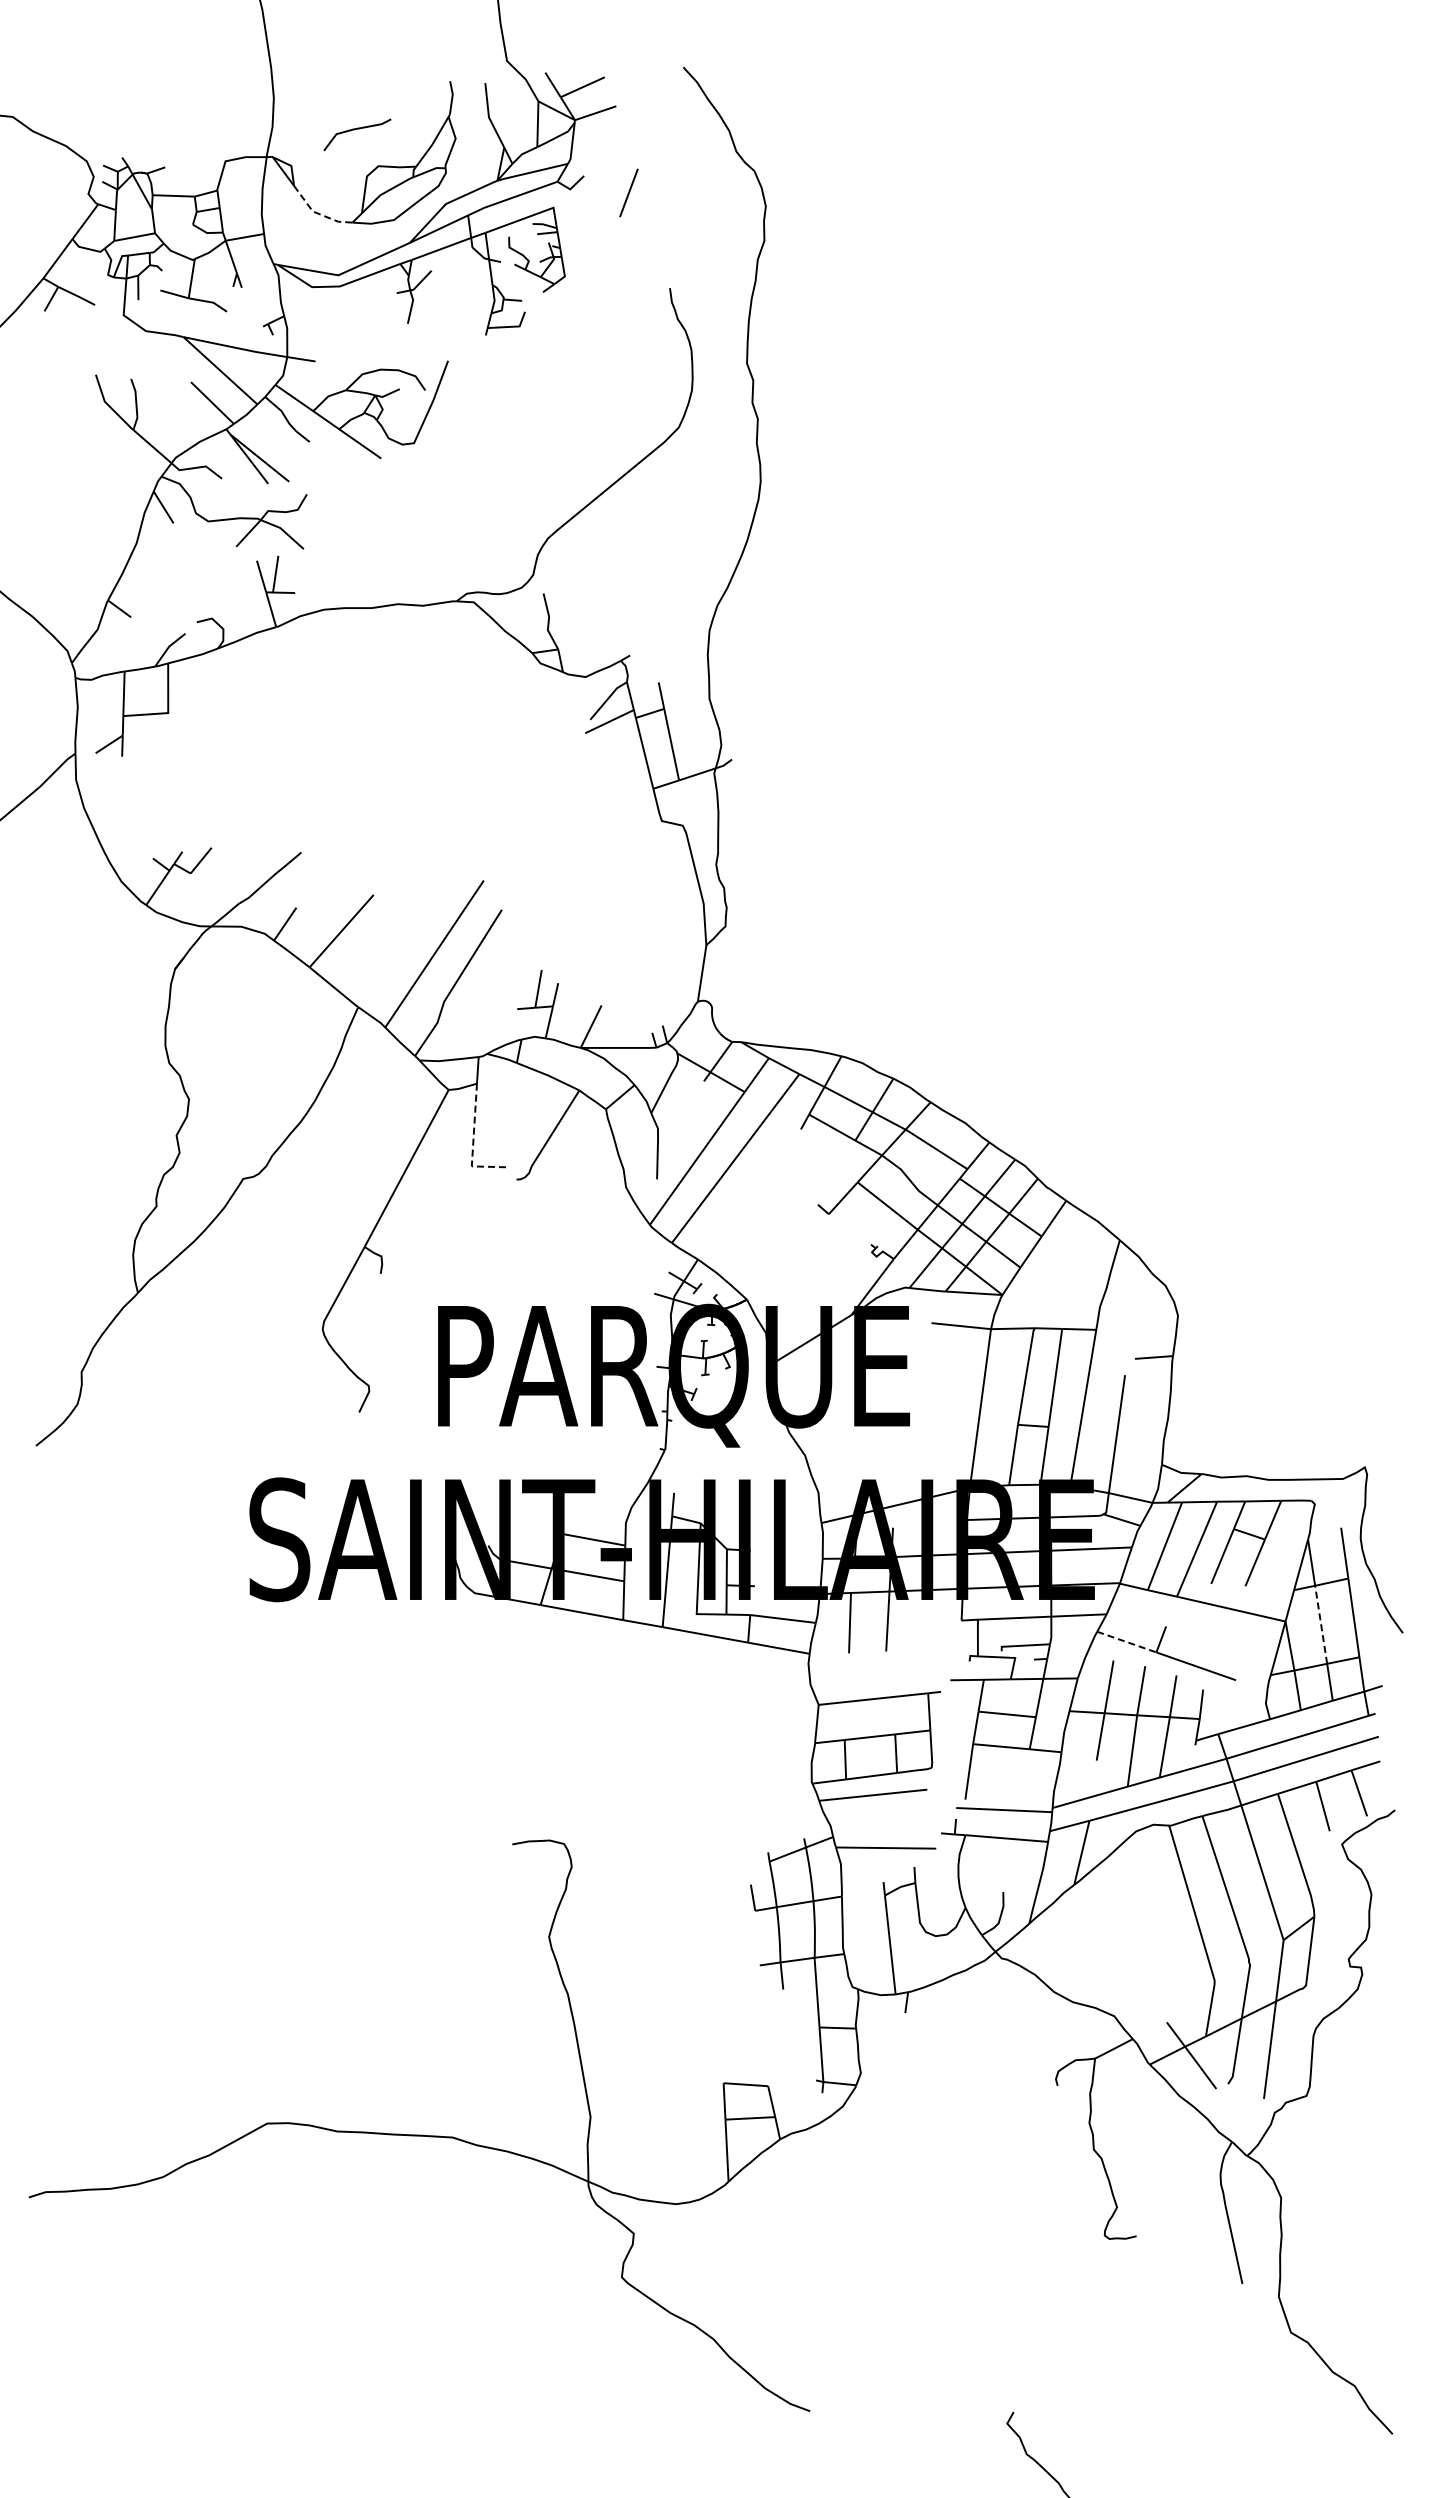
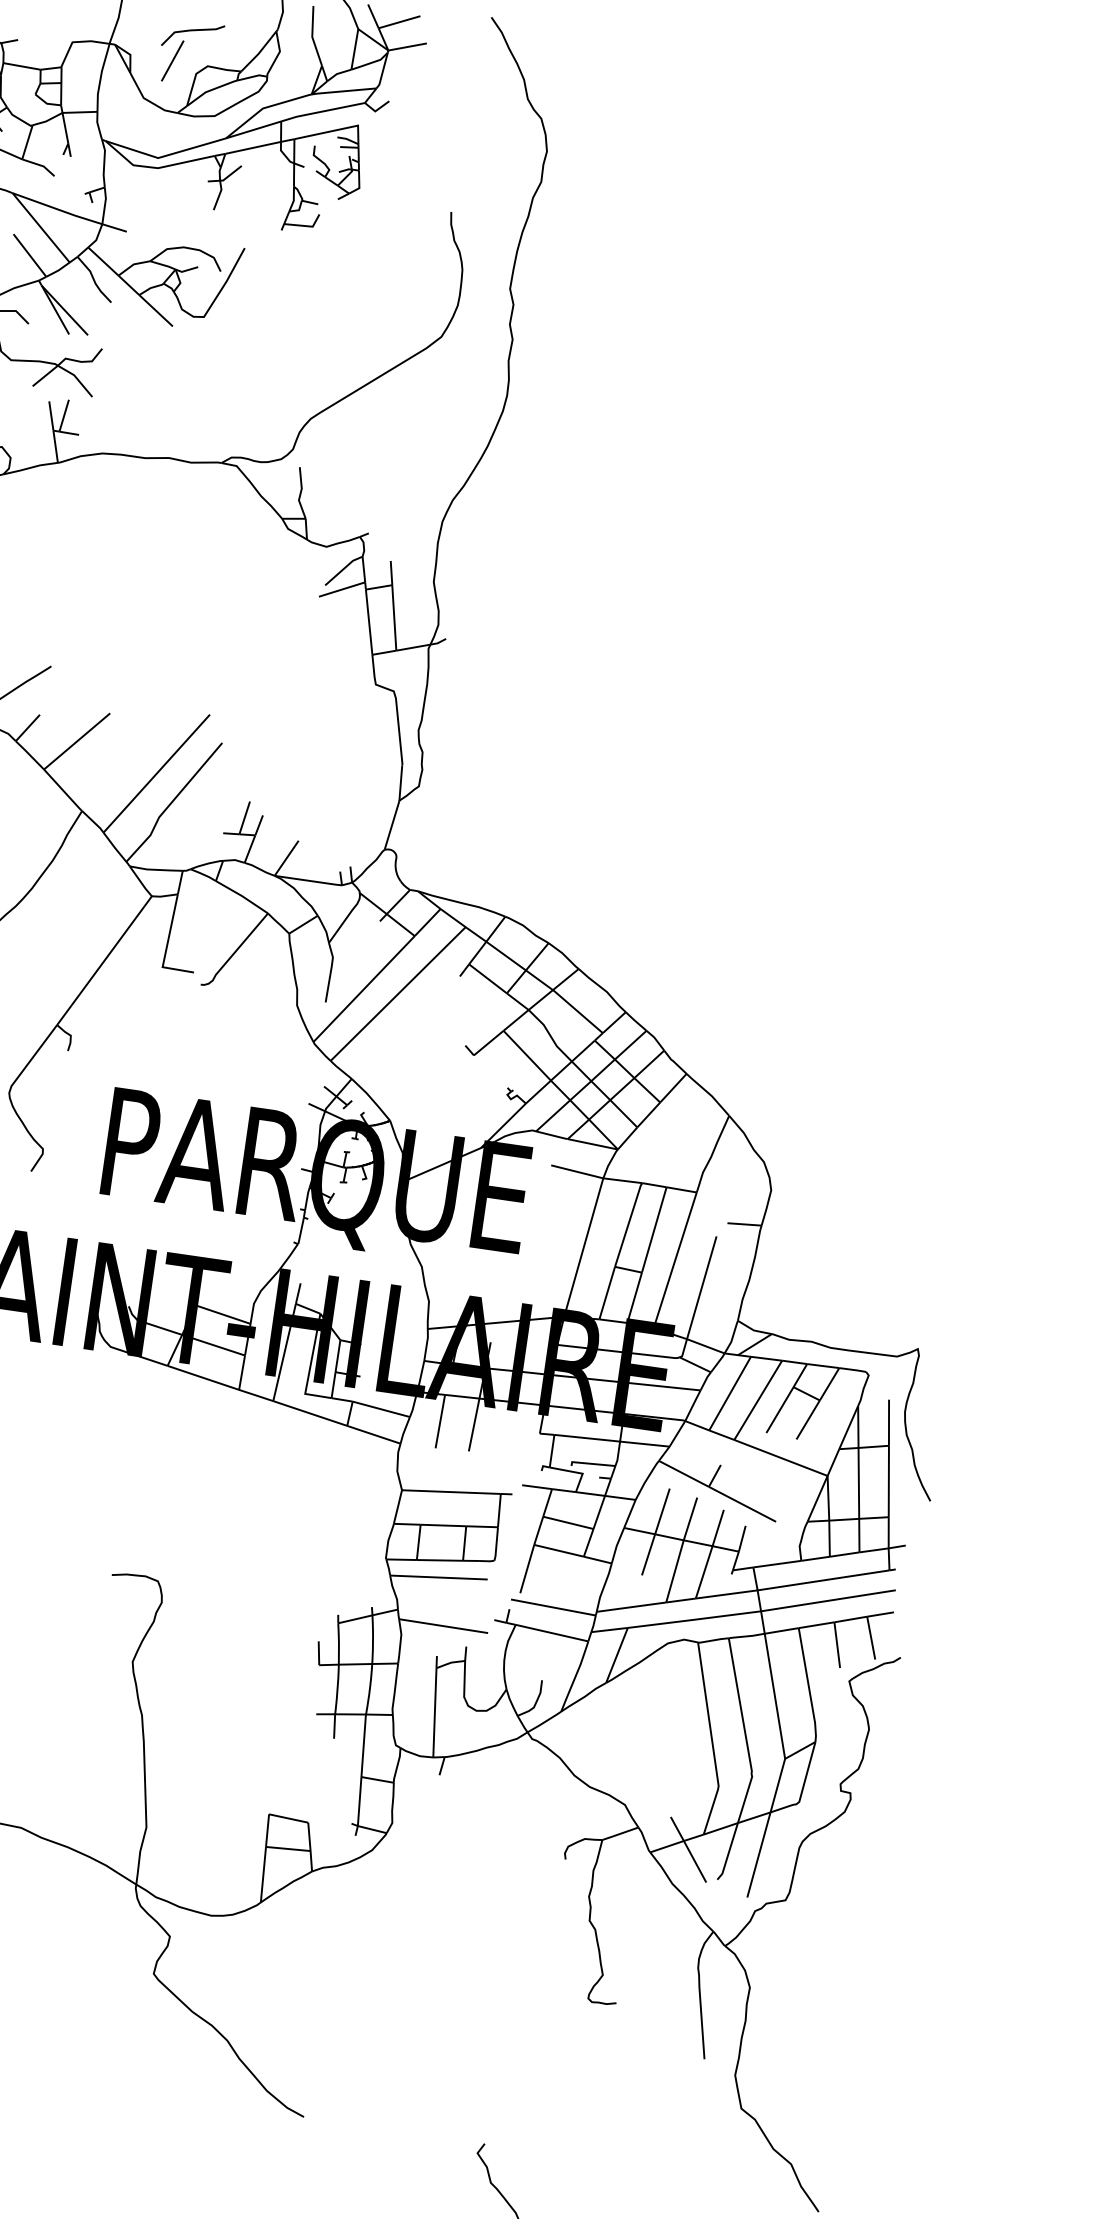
line: (628, 192) -> (172, 60), moved
line: (318, 213) -> (148, 100), dashed -> solid
line: (473, 1143) -> (167, 947), dashed -> solid
line: (1321, 1624) -> (859, 1483), dashed -> solid
line: (1127, 1642) -> (684, 1474), dashed -> solid

